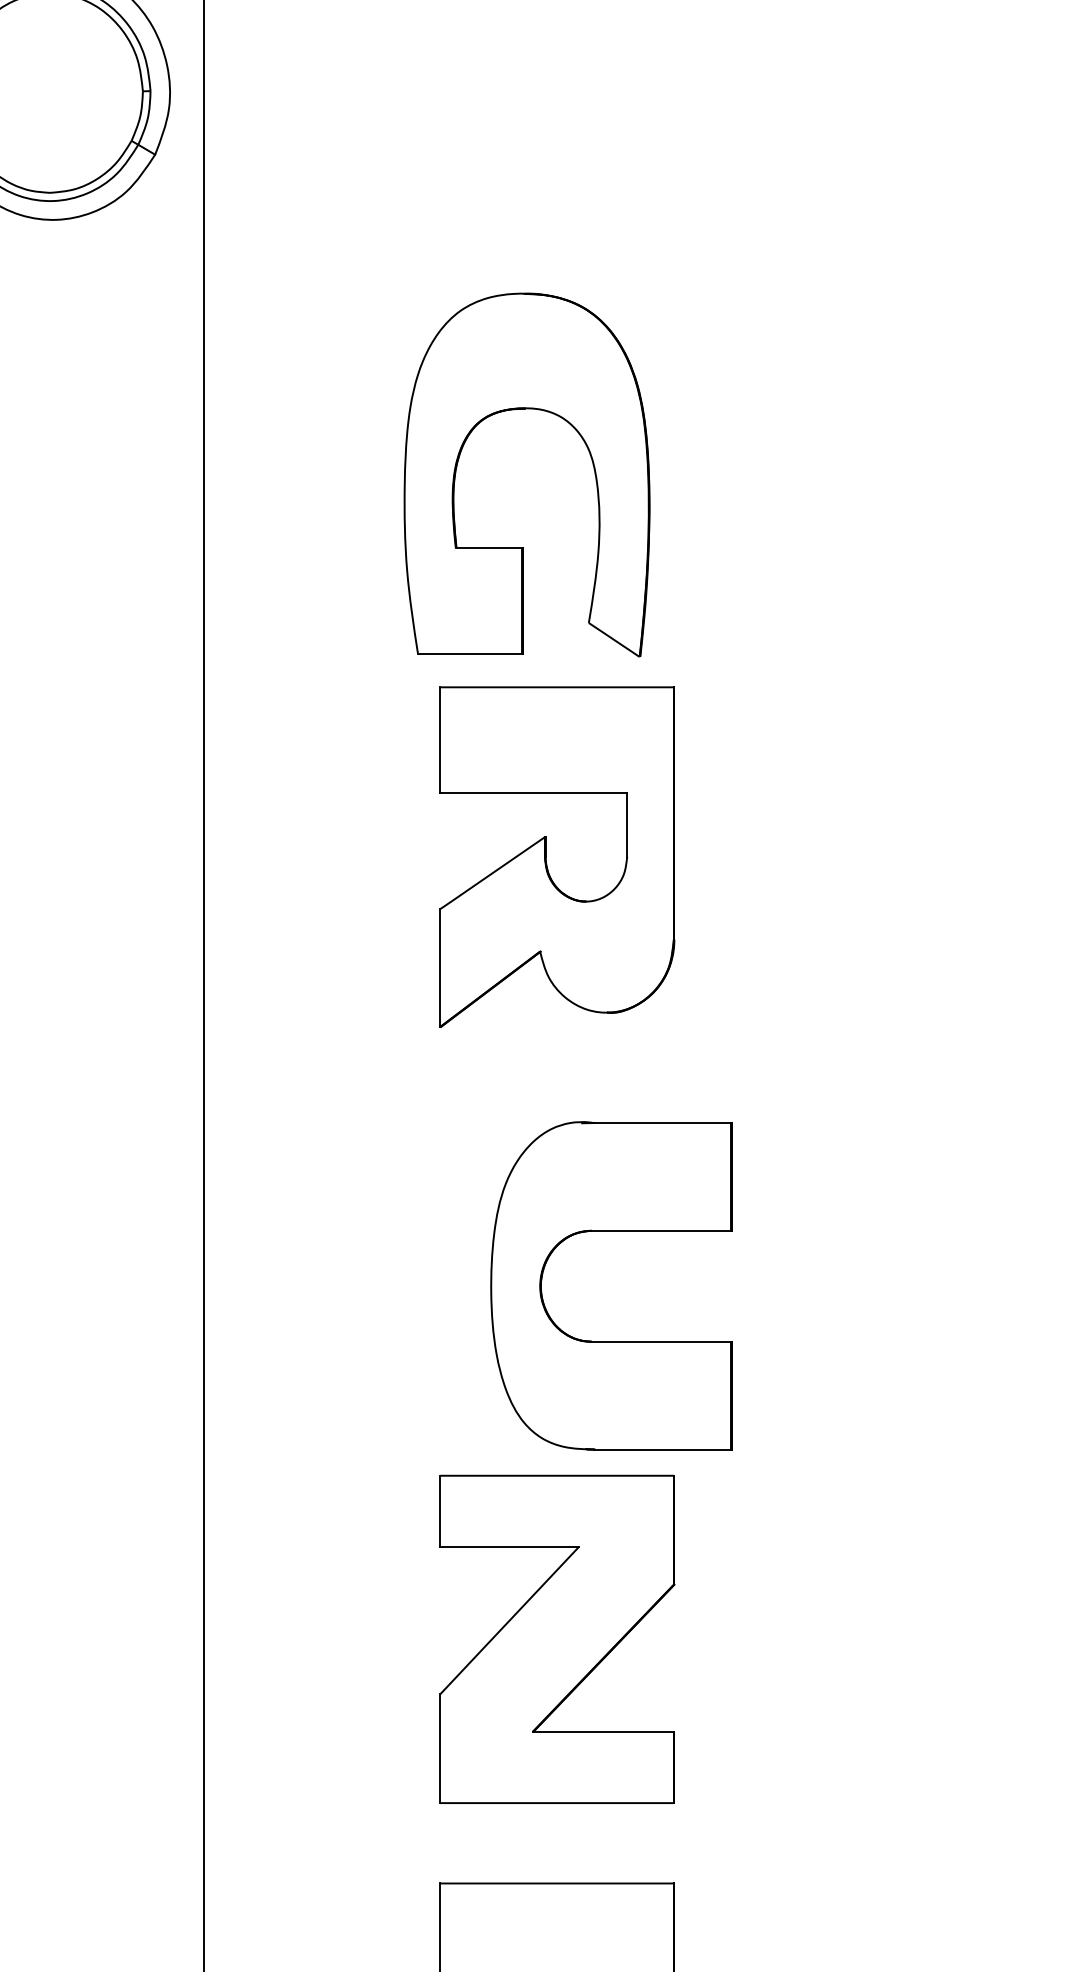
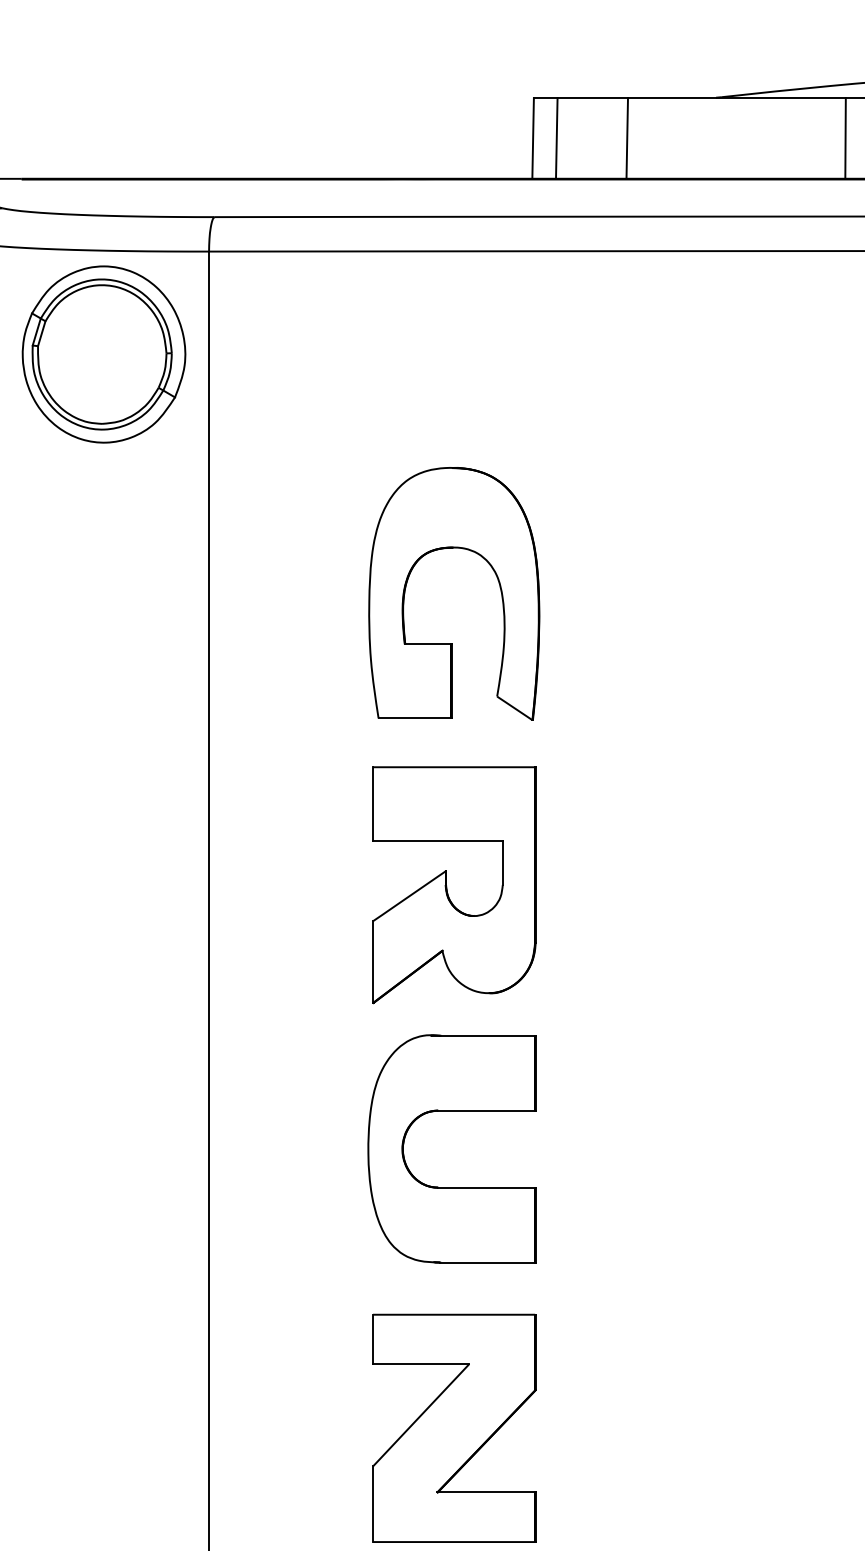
part: (580, 438) -> (491, 568), moved
part: (610, 1232) -> (451, 1111), moved

